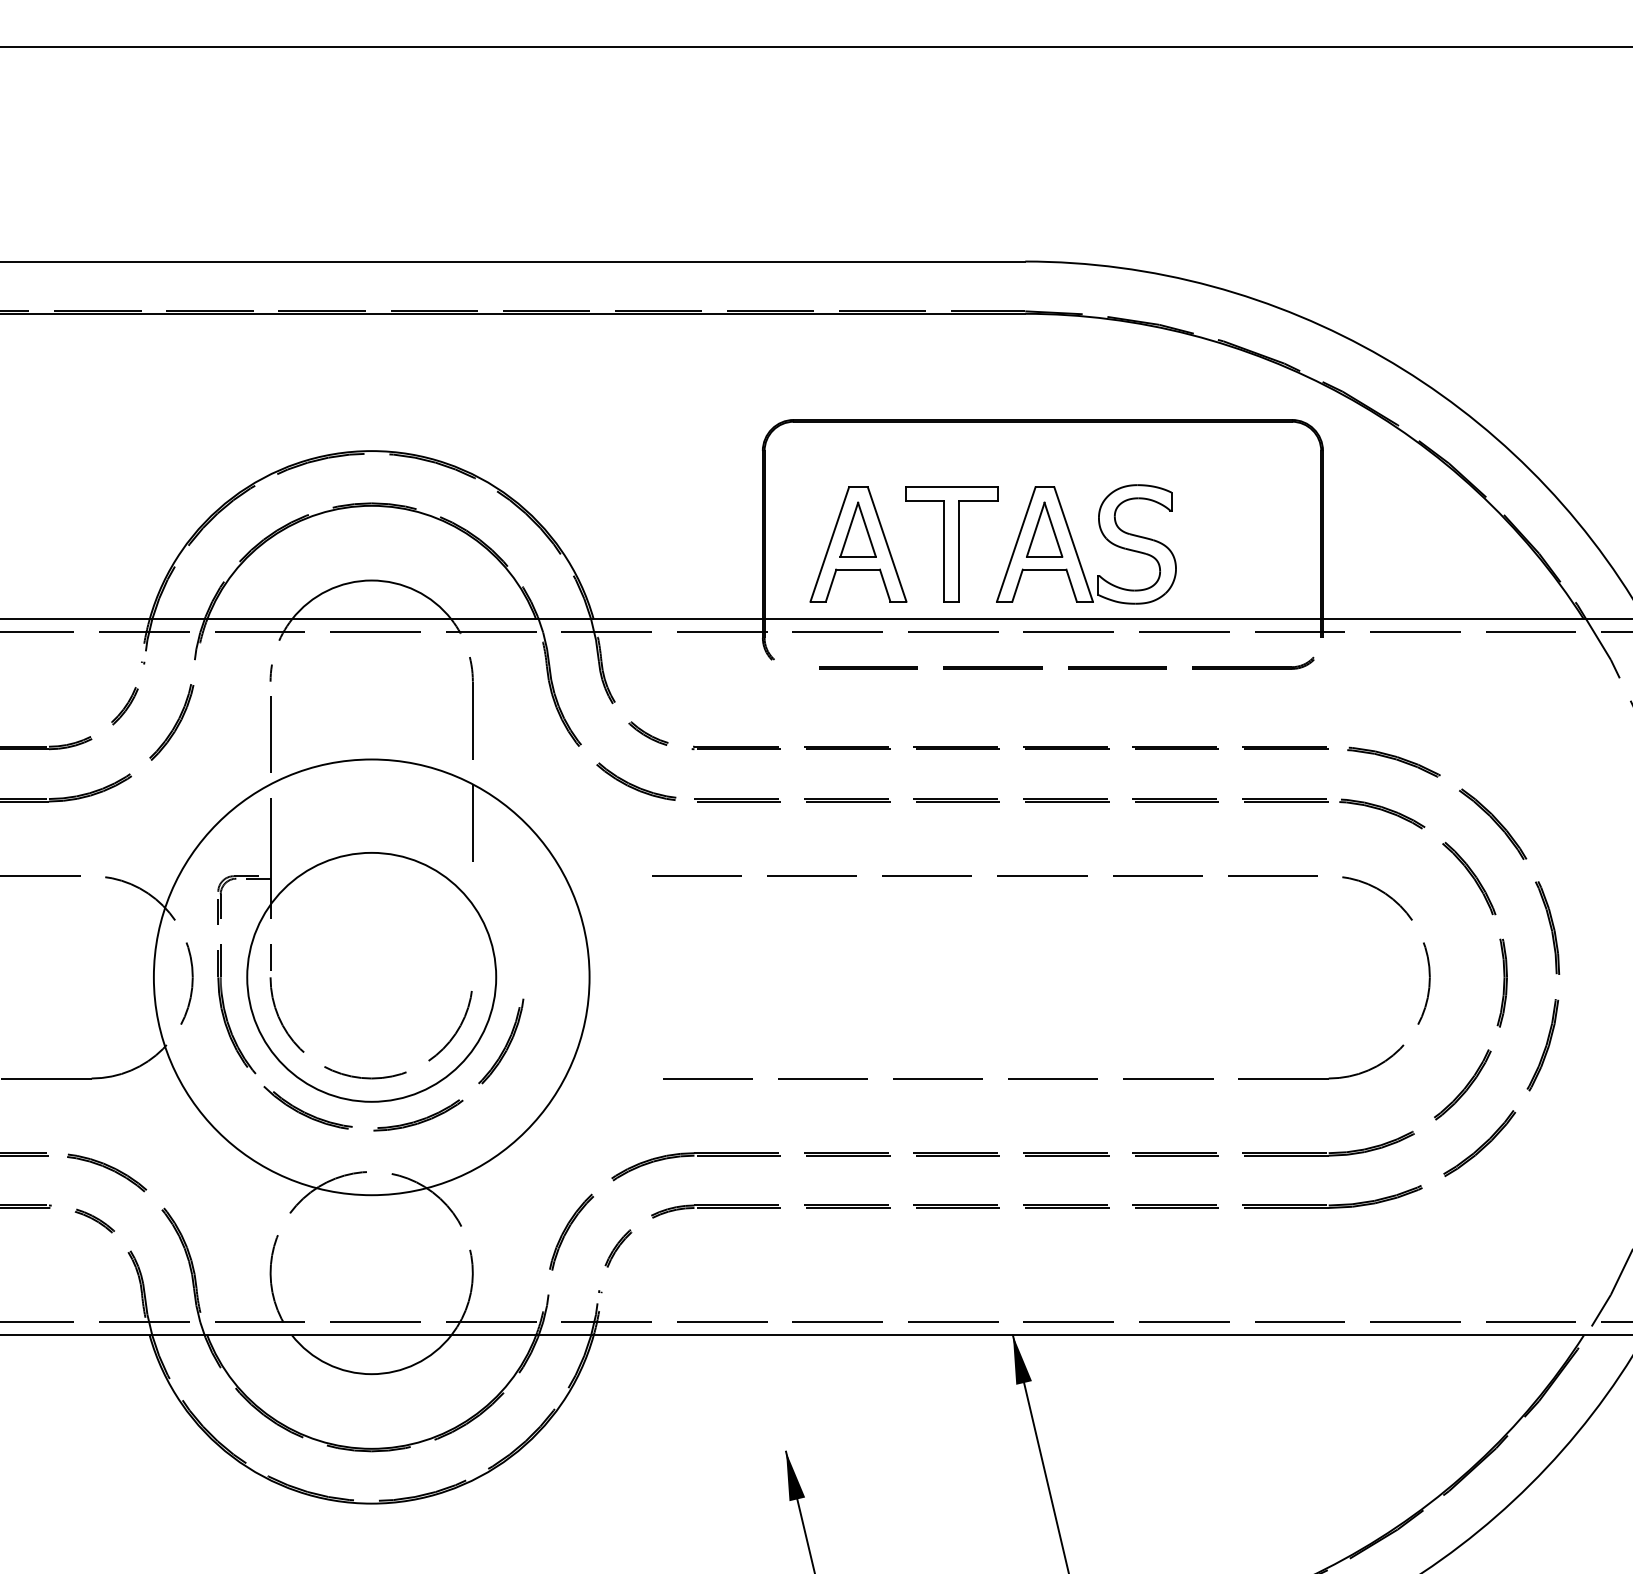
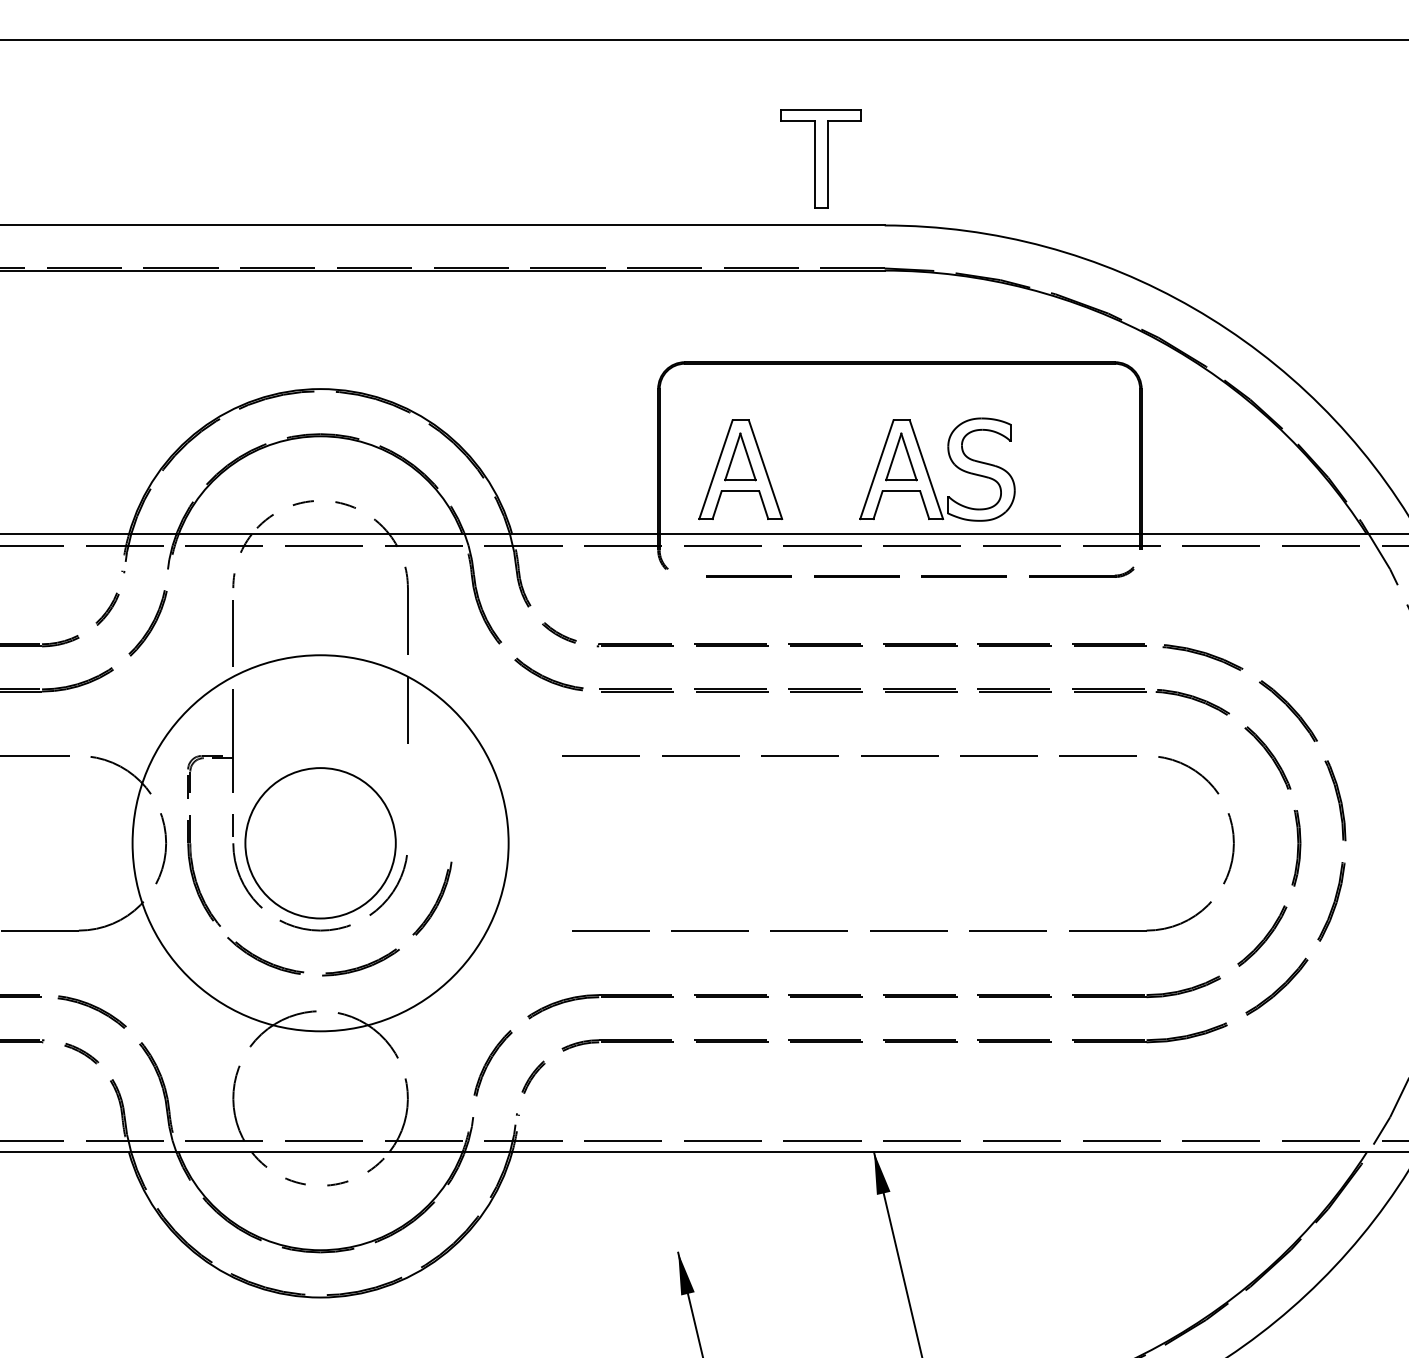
part: (951, 544) -> (821, 158), moved
arc: (371, 580) -> (320, 500), solid -> dashed
circle: (371, 976) -> (320, 842), size x0.7
arc: (371, 1374) -> (320, 1186), solid -> dashed

